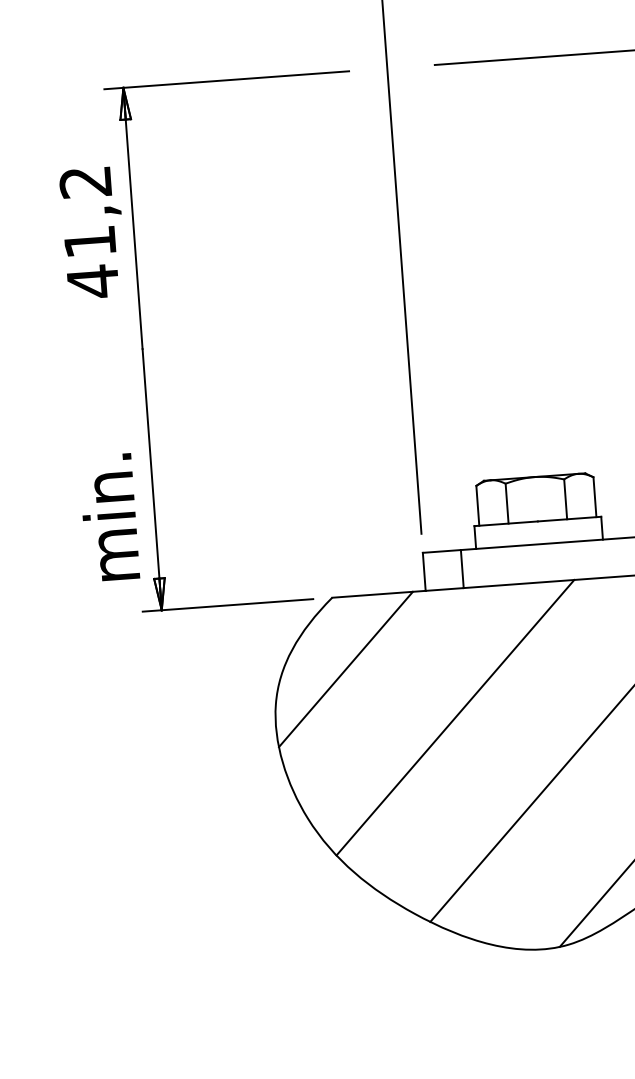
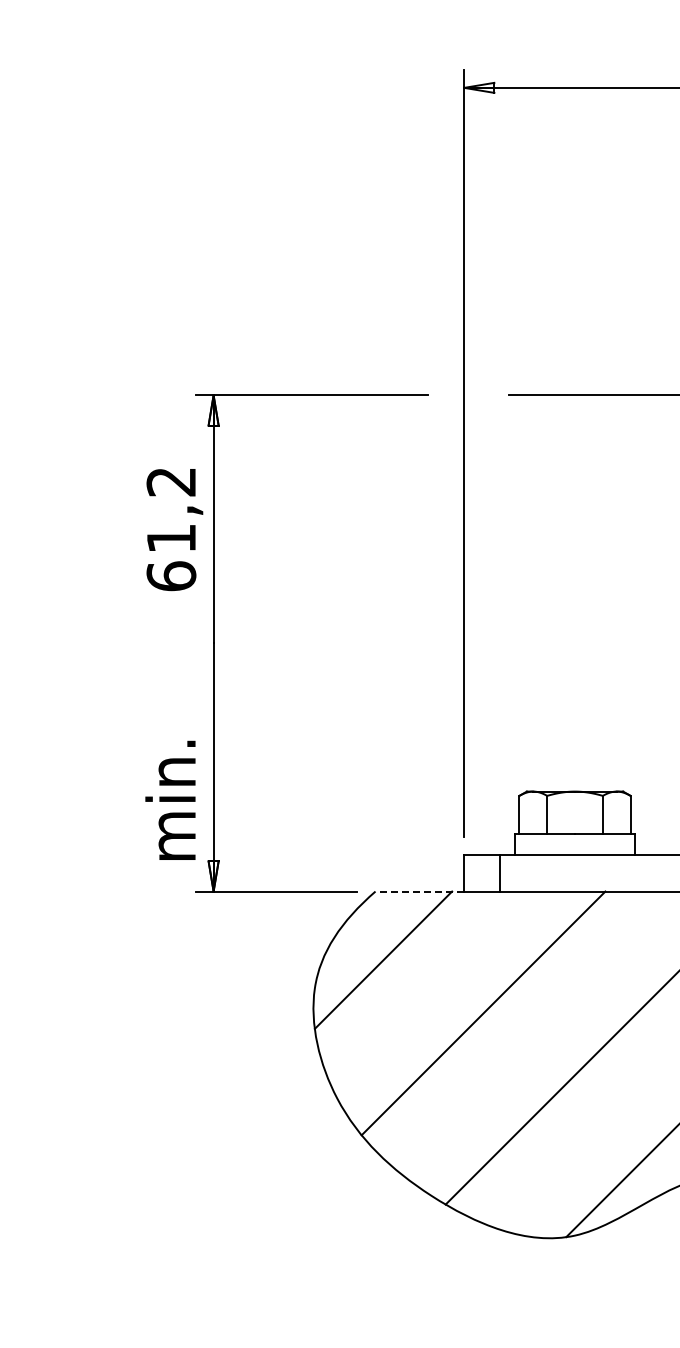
text: (93, 281) -> (171, 576), 41,2 -> 61,2
line: (378, 594) -> (419, 891), solid -> dashed

